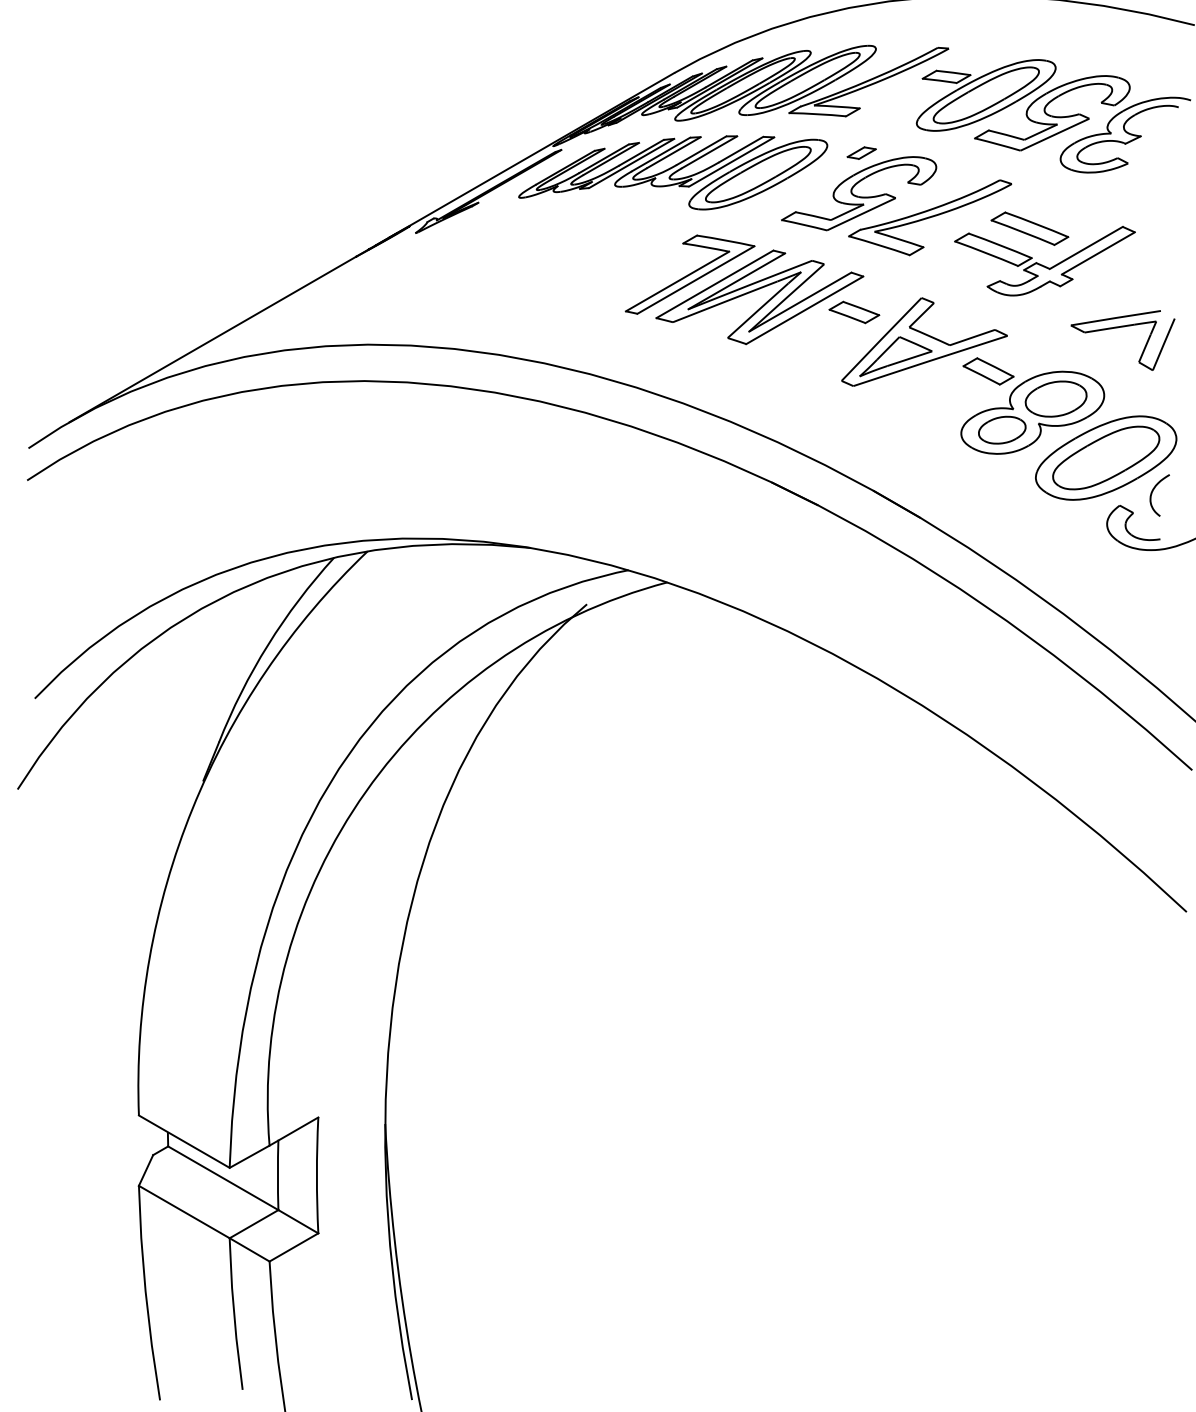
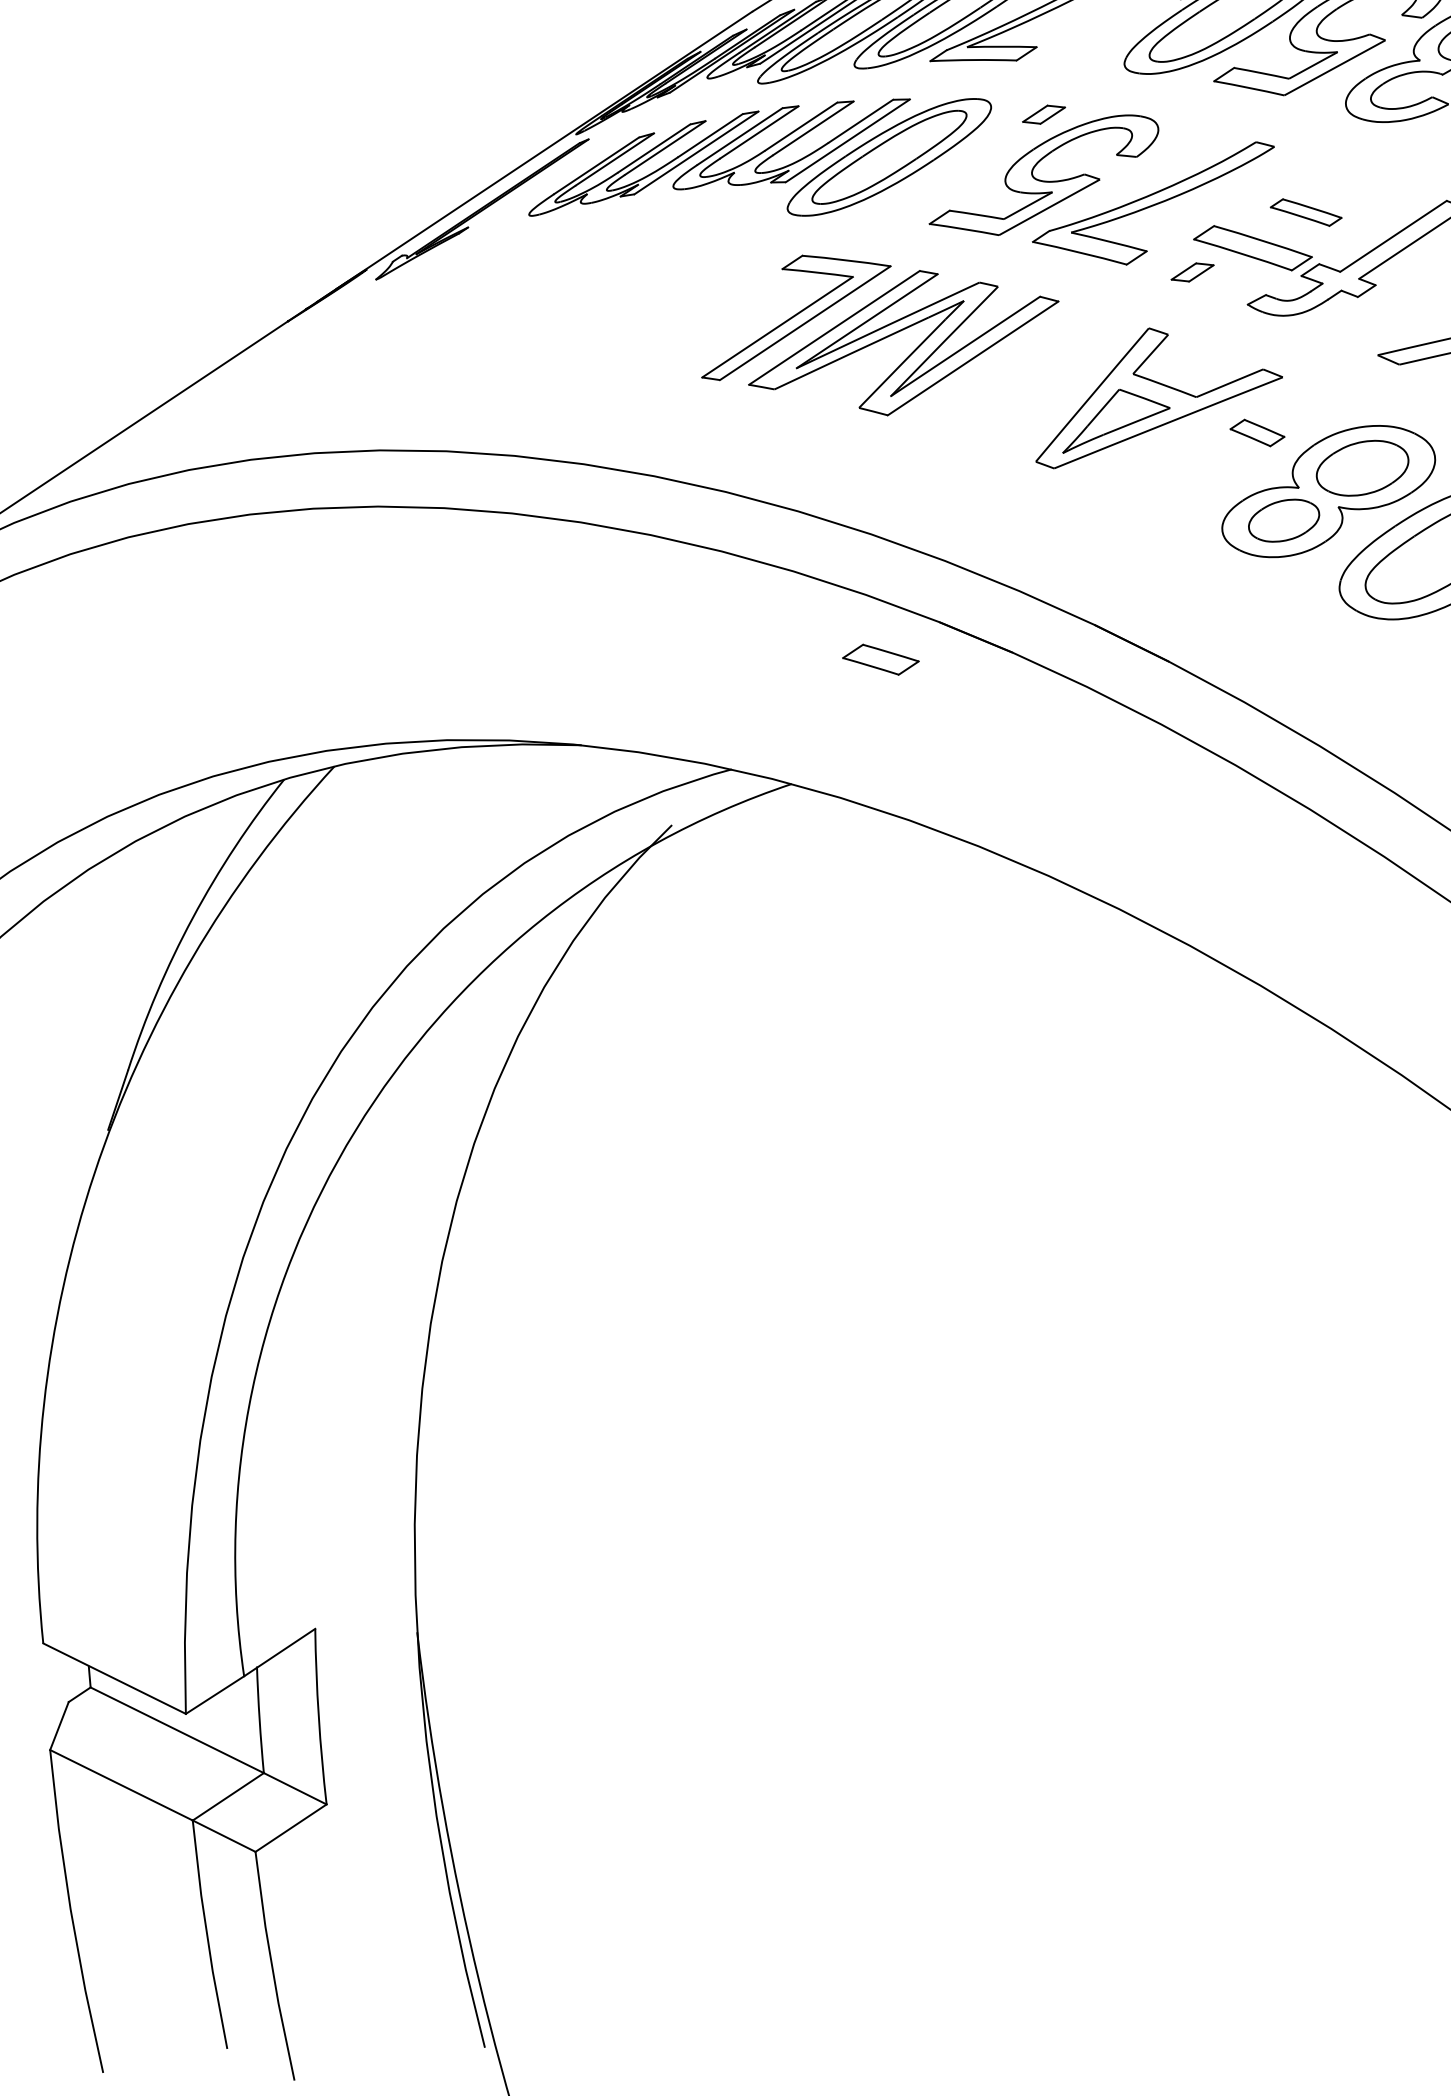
part: (1029, 228) -> (1305, 212), size x0.6
part: (952, 262) -> (1192, 271), added
part: (854, 312) -> (881, 659), moved
part: (988, 371) -> (1257, 433), size x0.7

